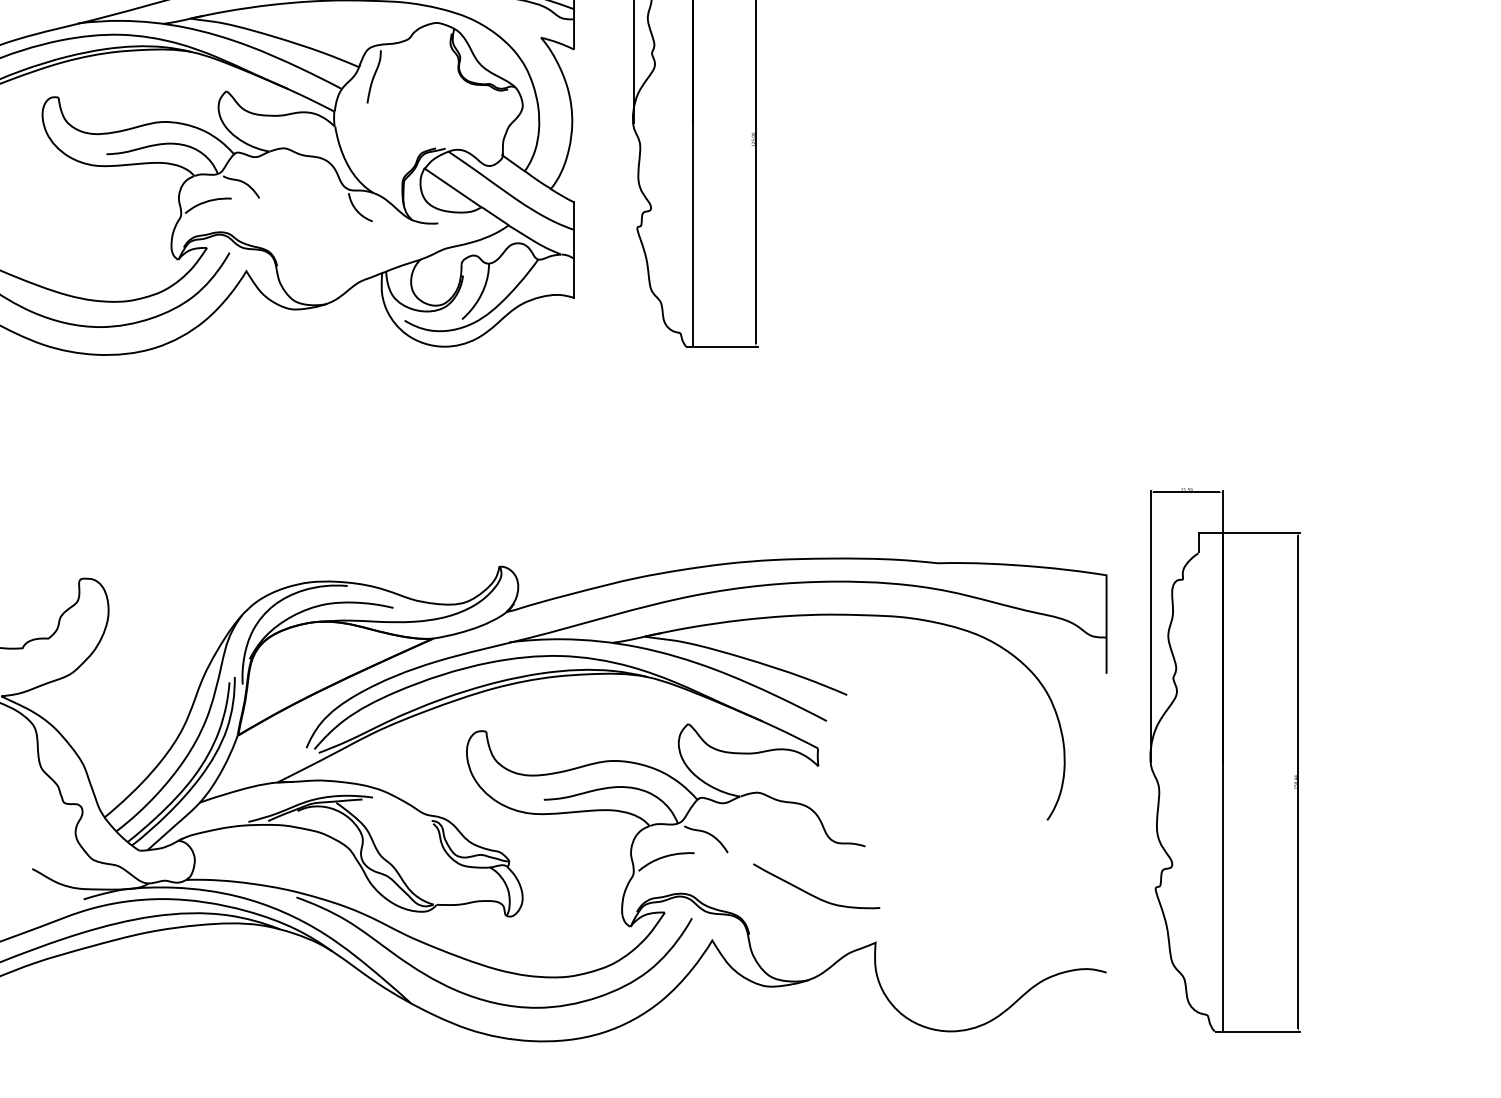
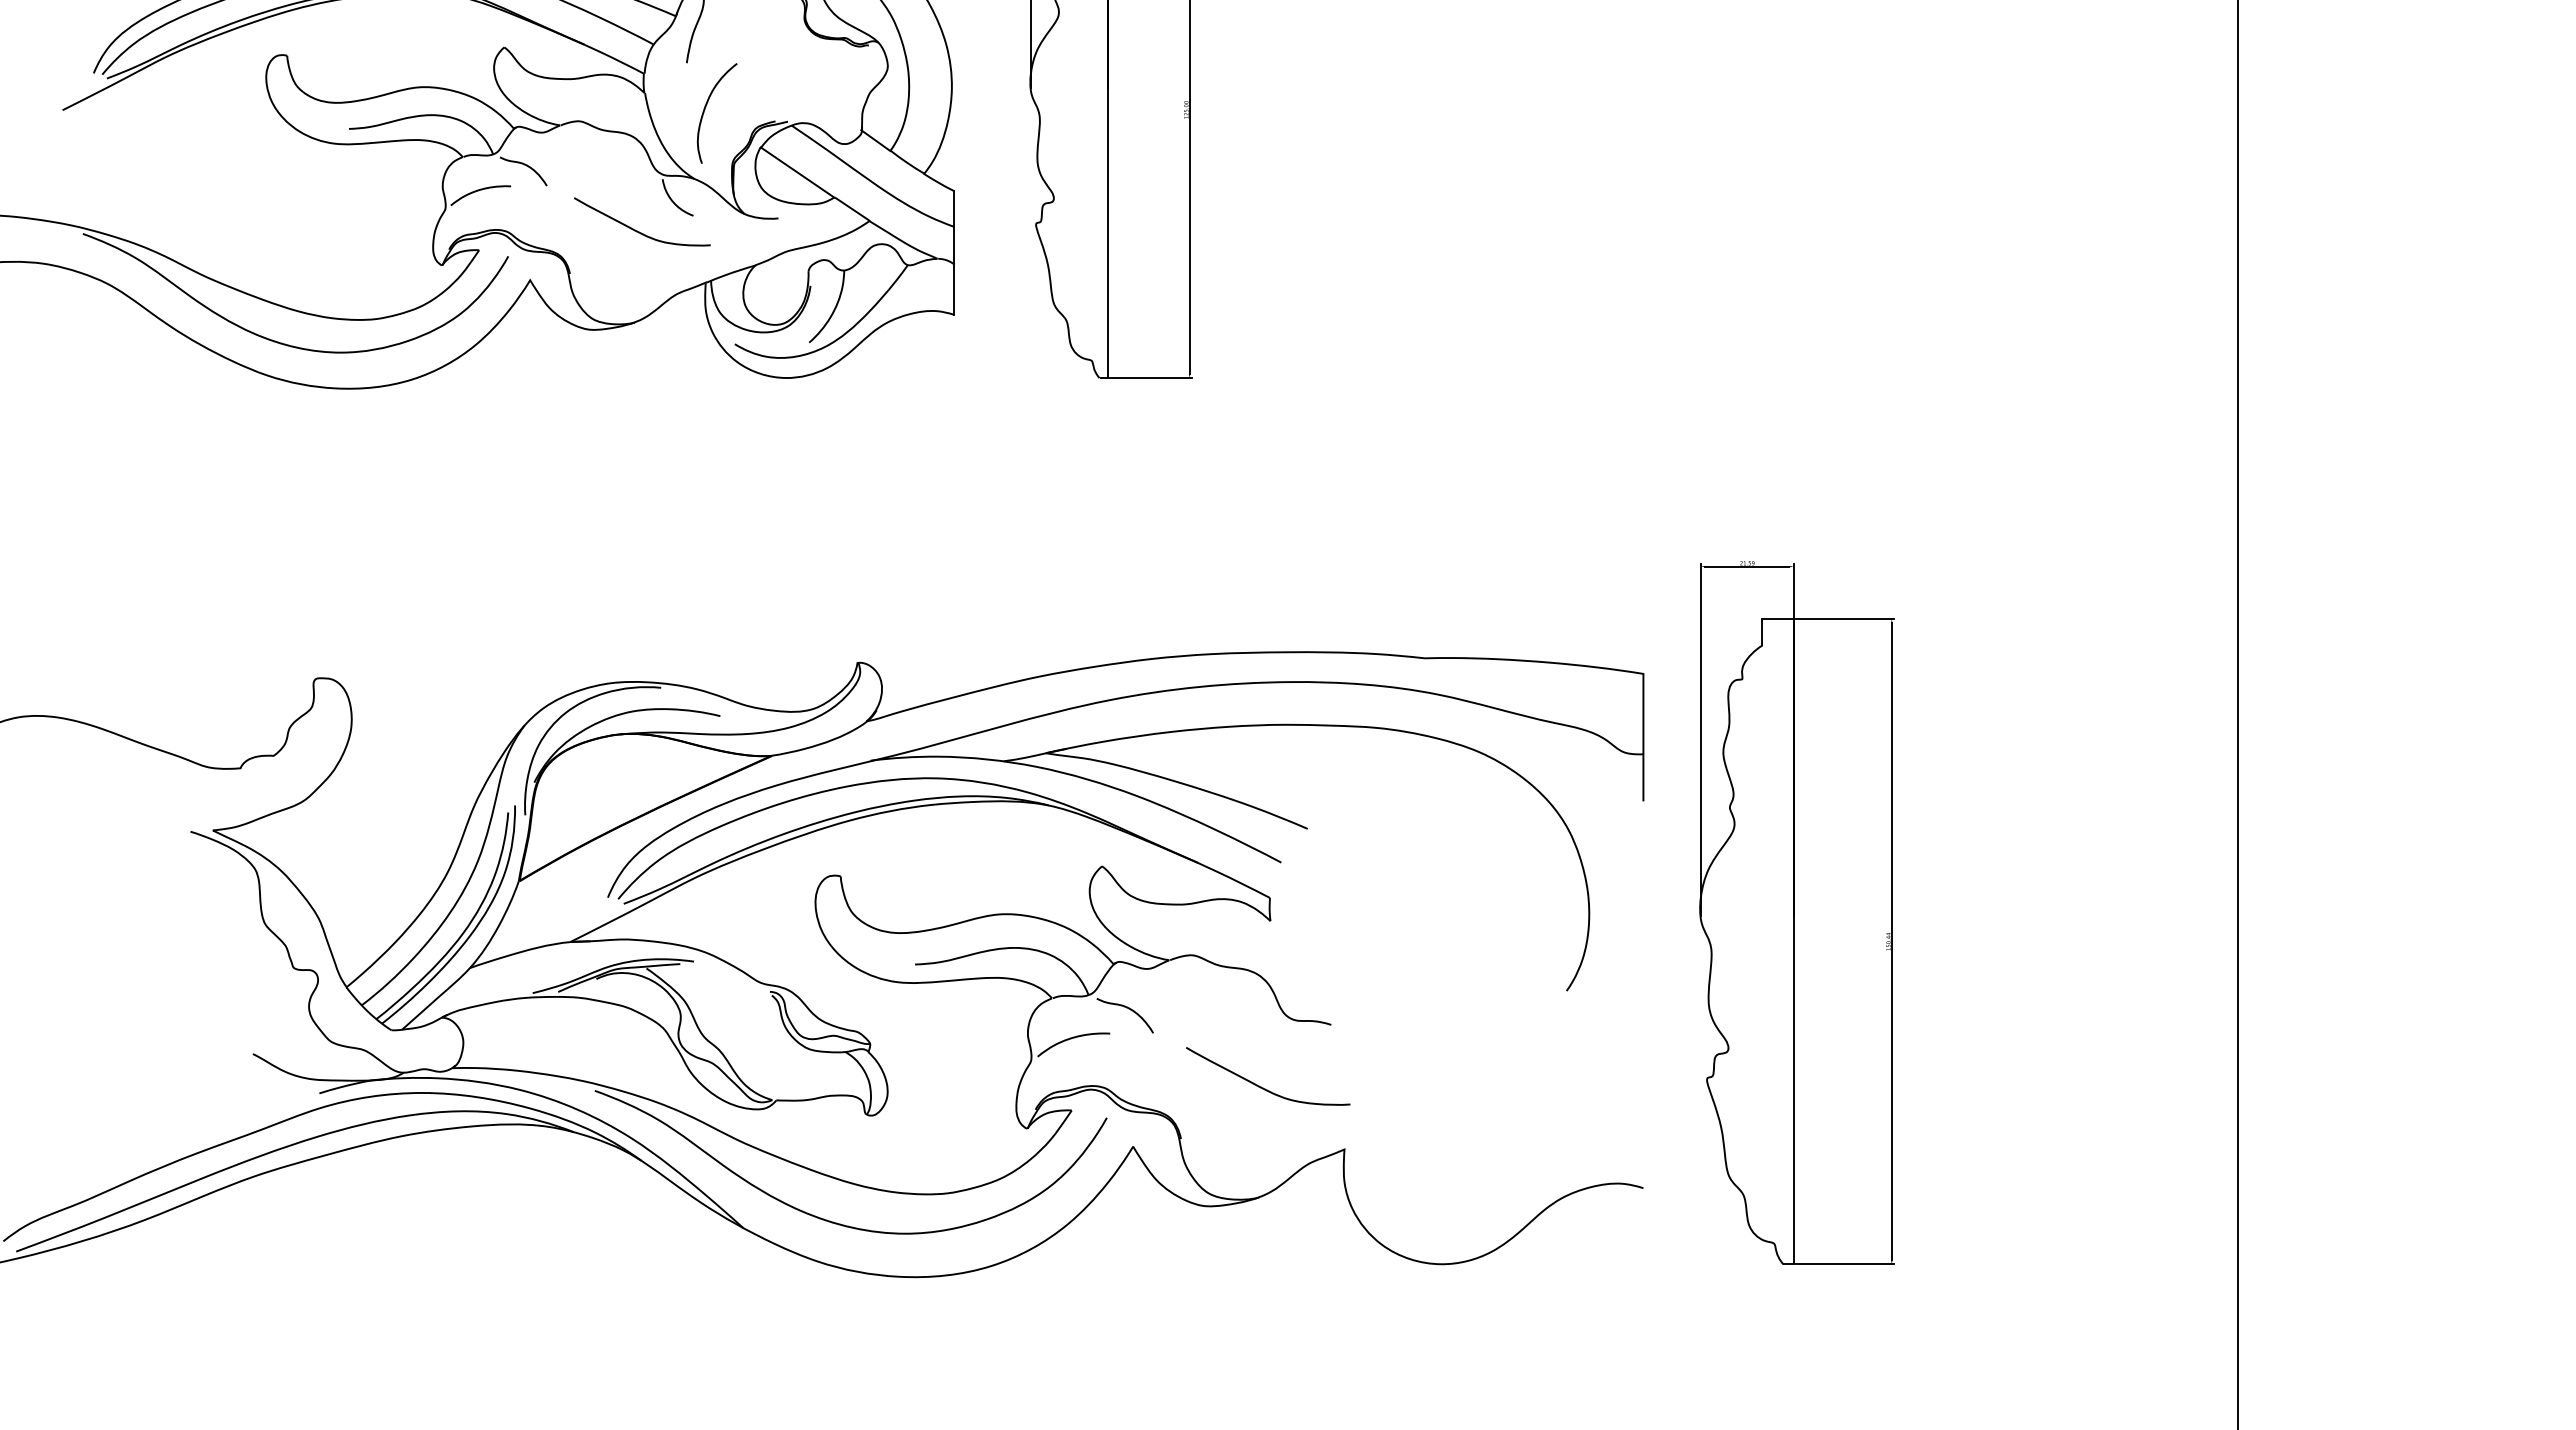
curve: (381, 139) -> (705, 109), added
curve: (329, 232) -> (637, 230), added

